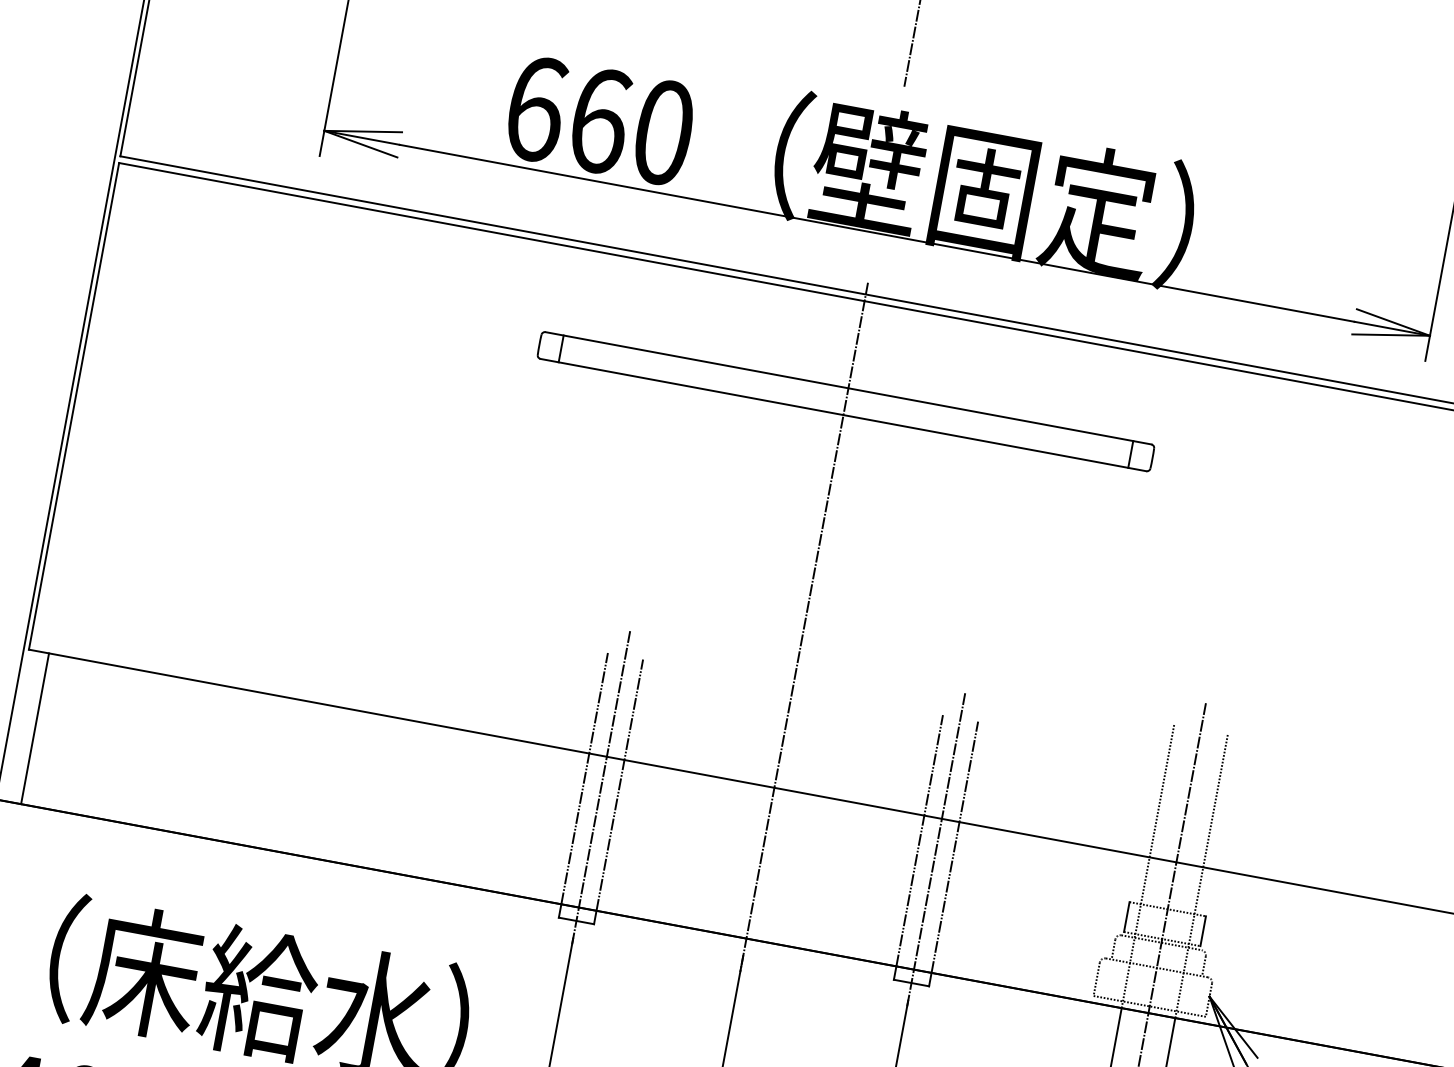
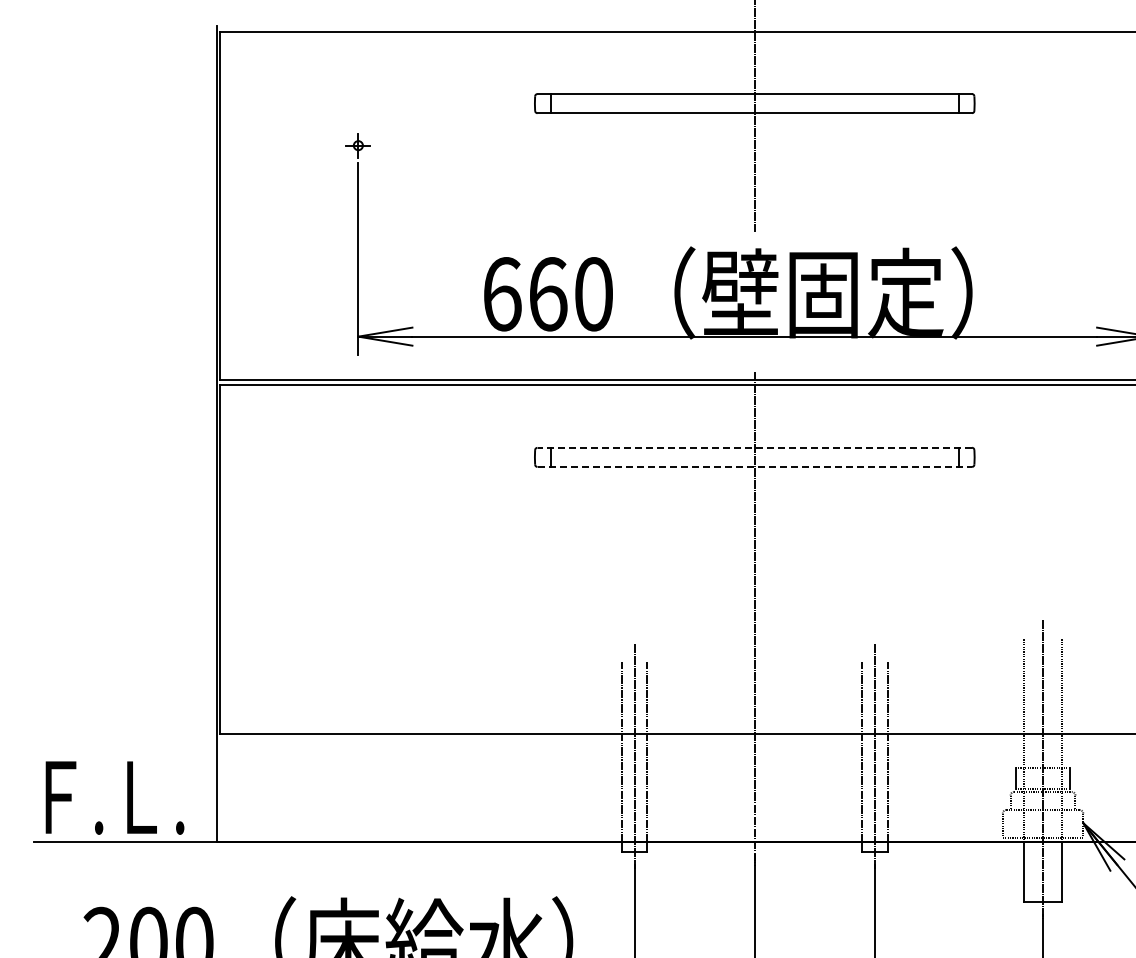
line: (848, 387) -> (754, 447), solid -> dashed
line: (844, 414) -> (755, 466), solid -> dashed
line: (34, 729) -> (234, 788), removed

